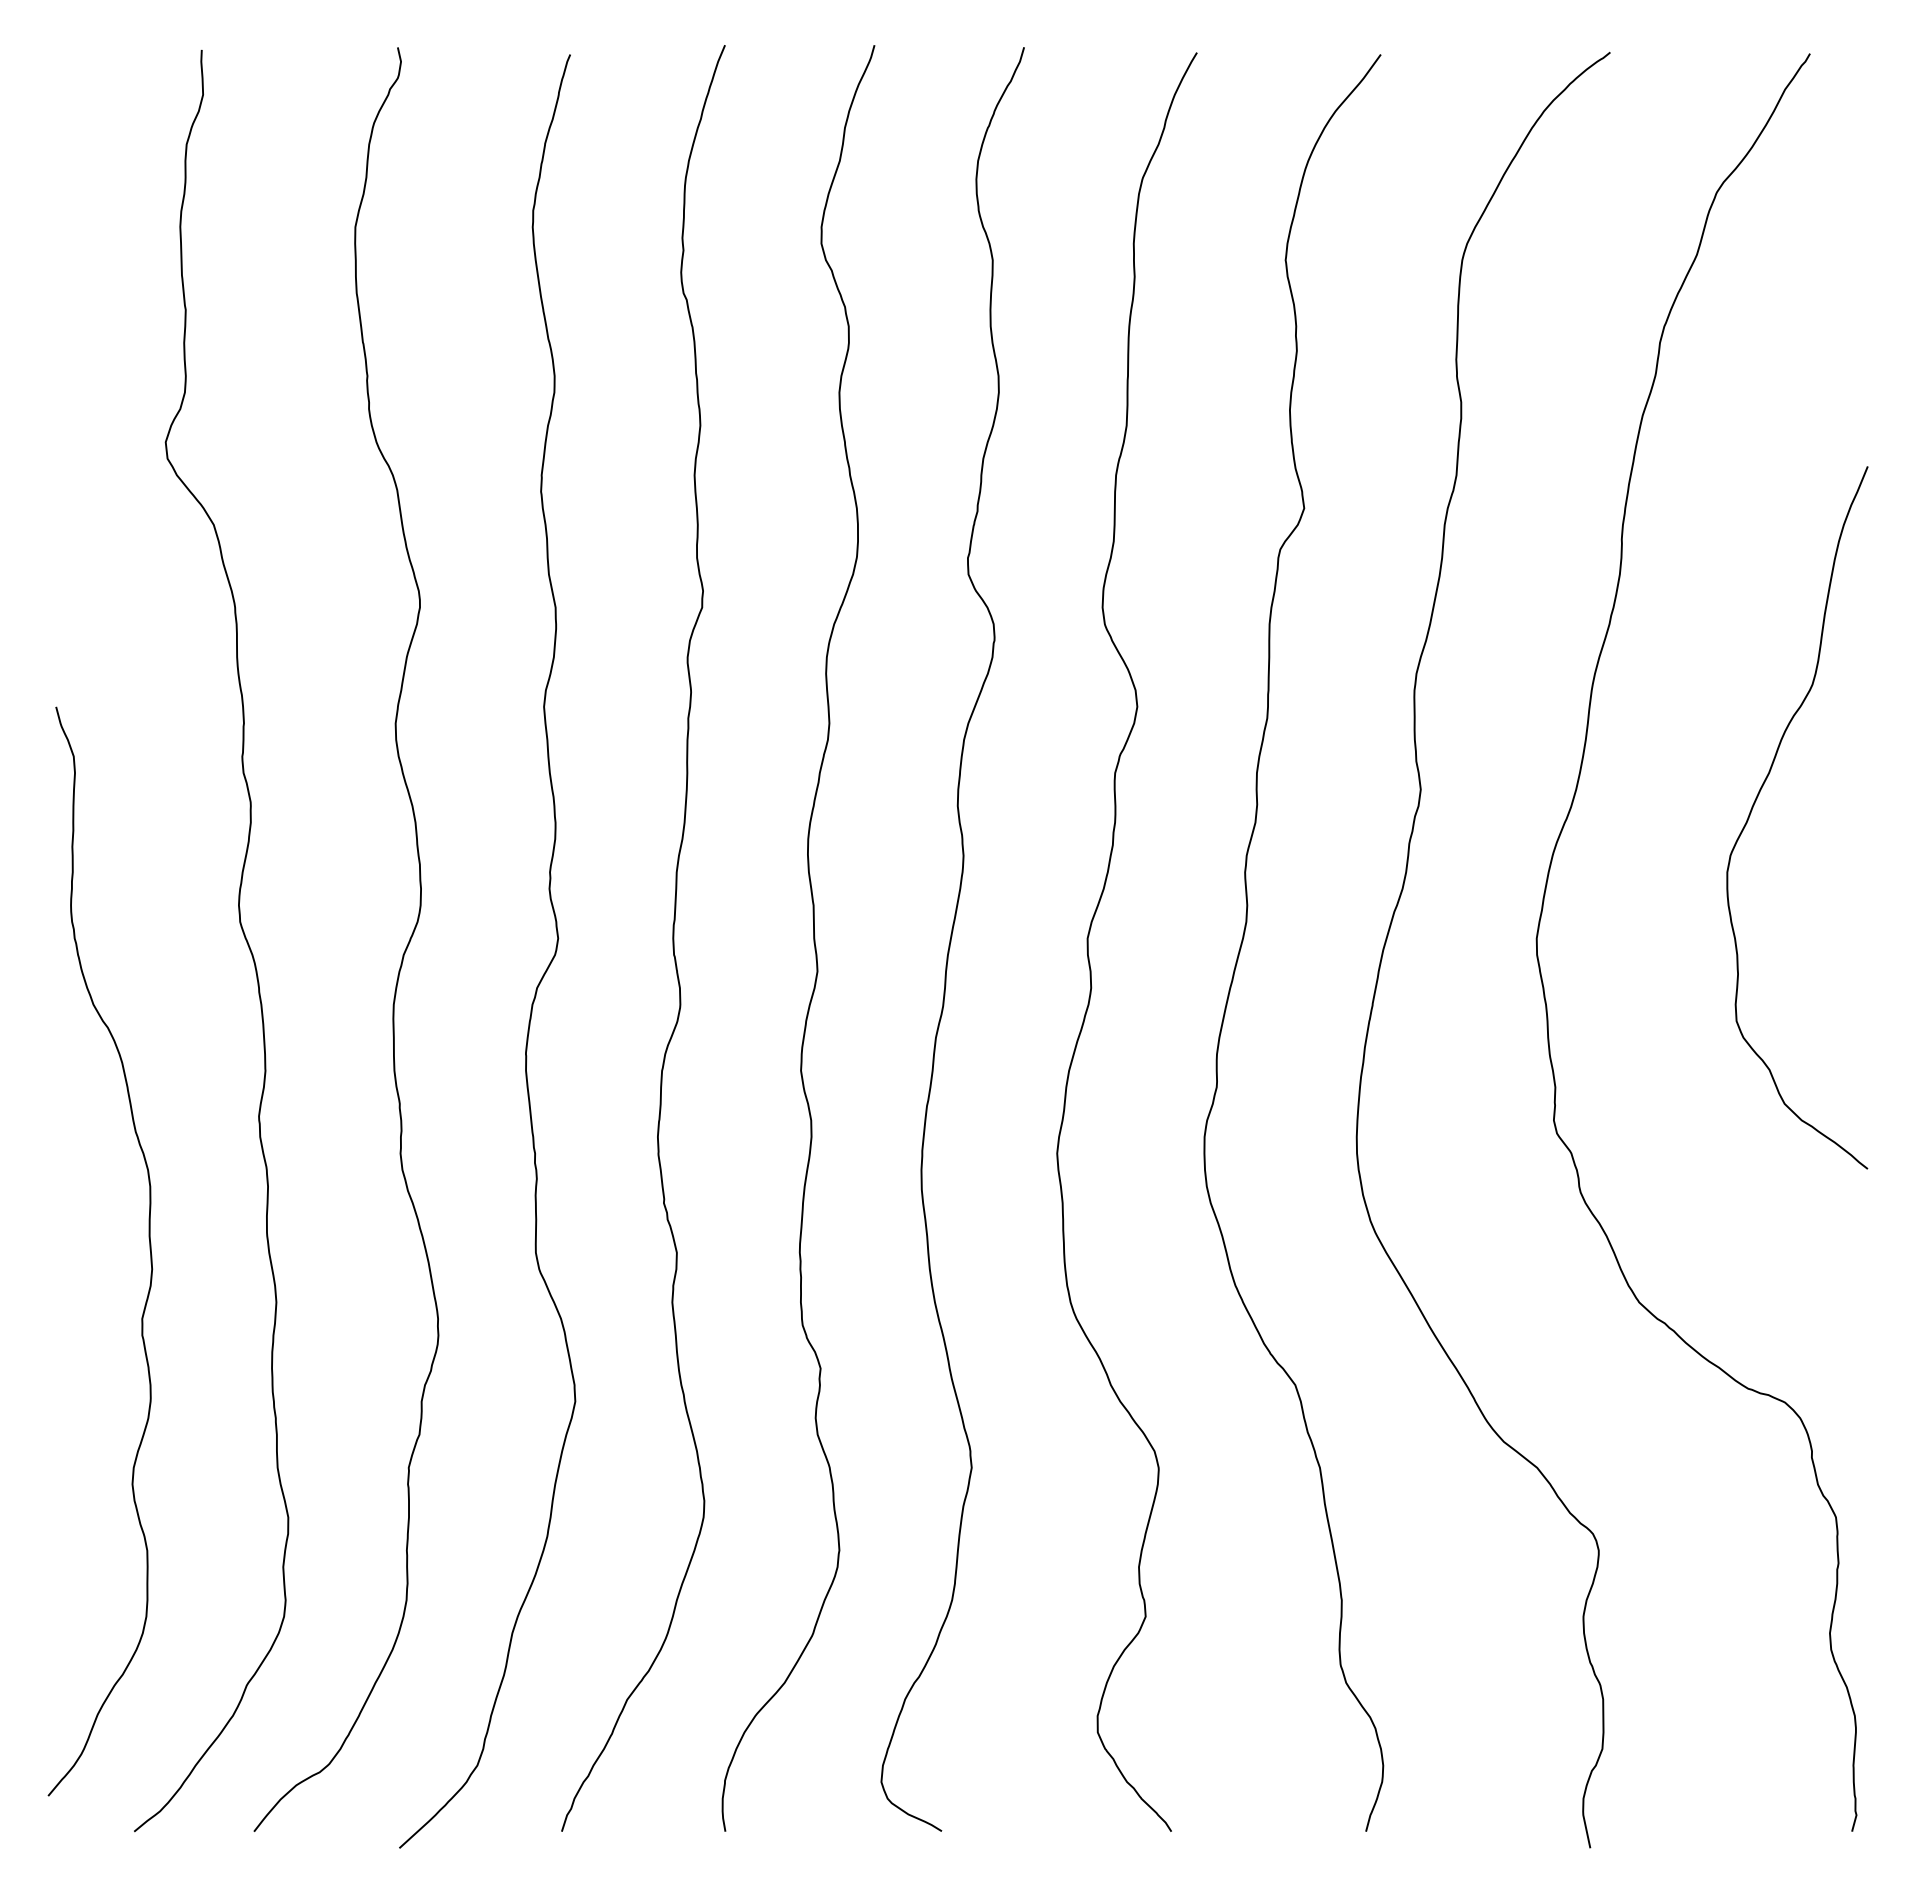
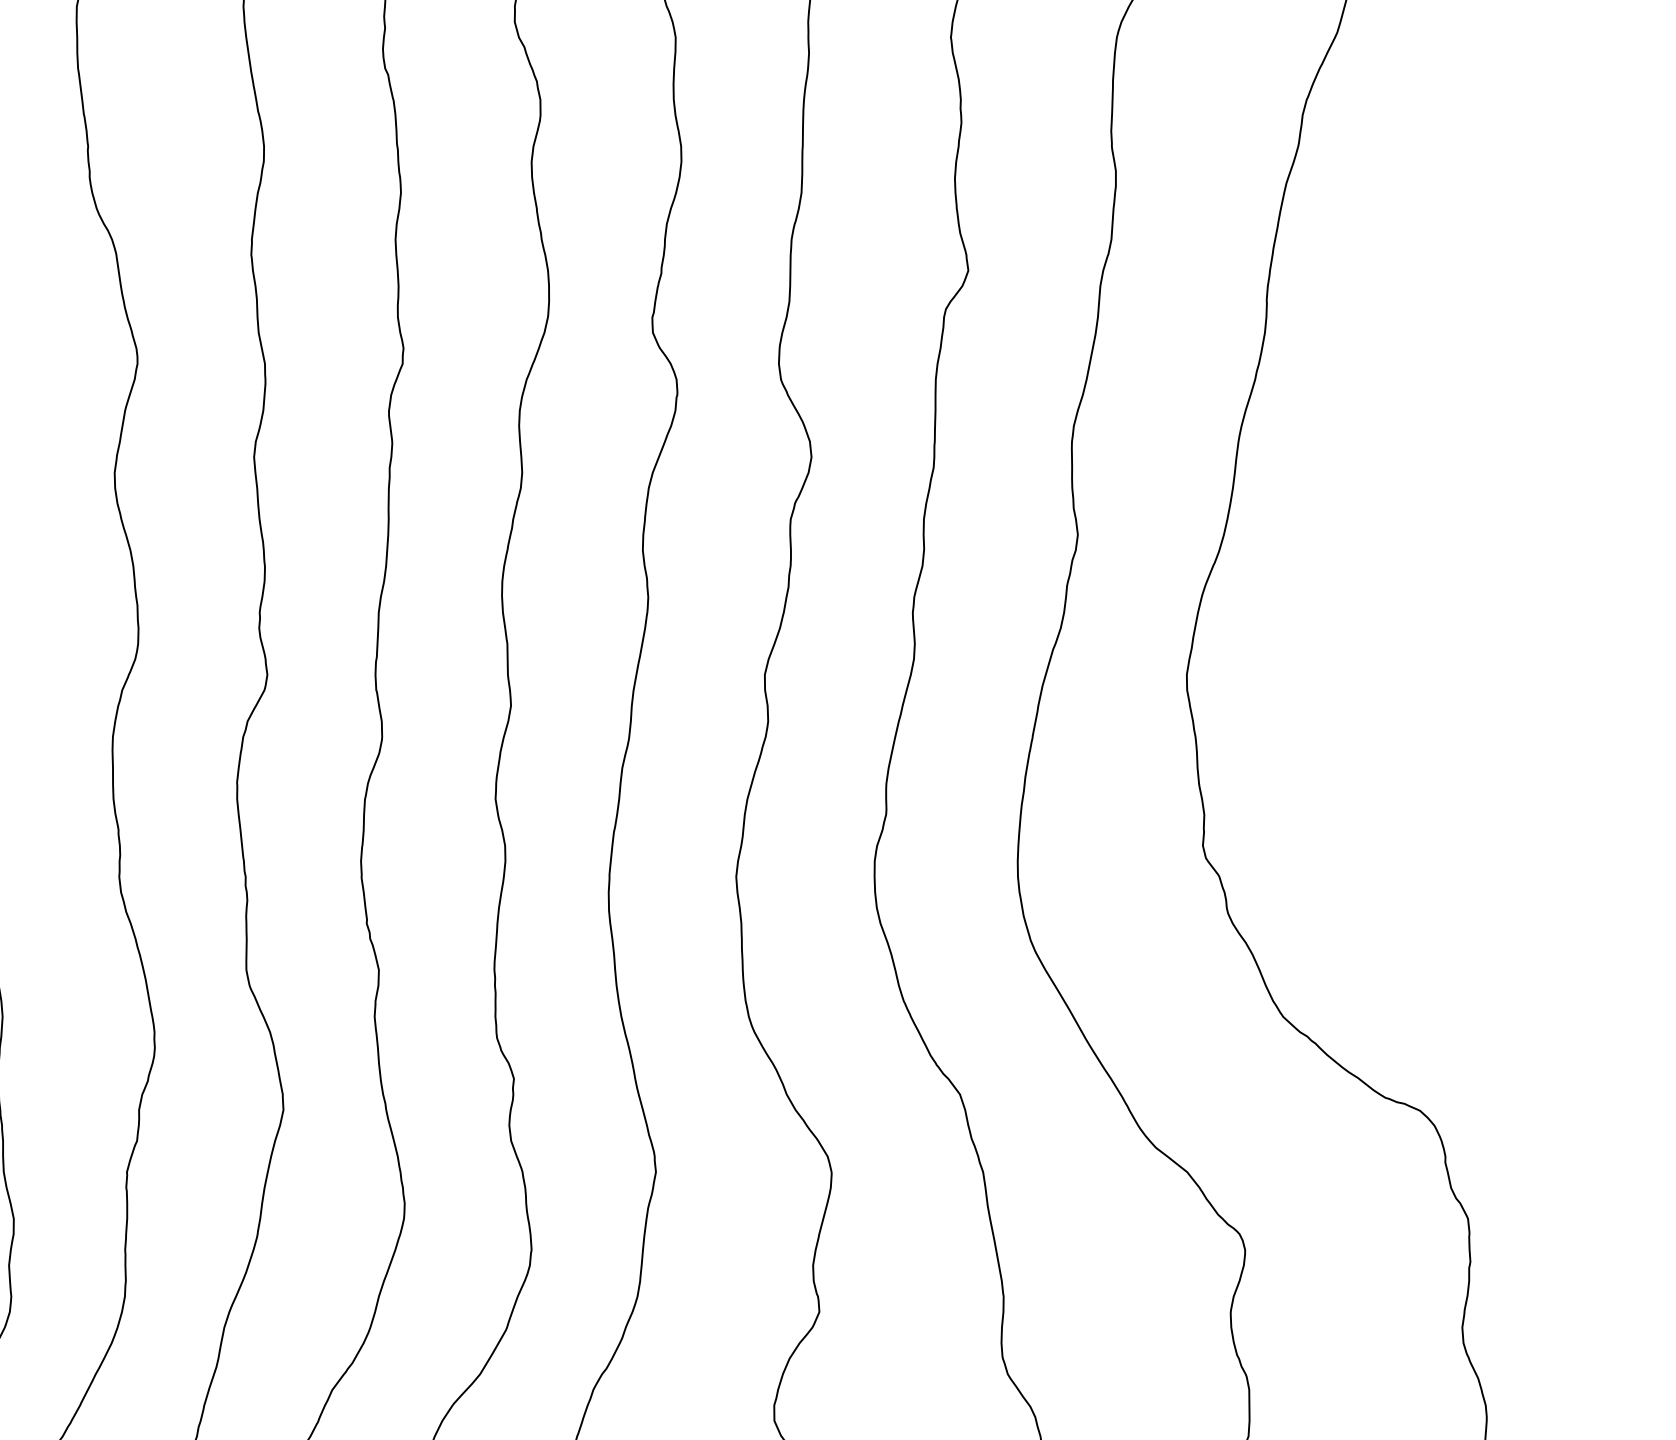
curve: (1756, 801) -> (1393, 546), removed

